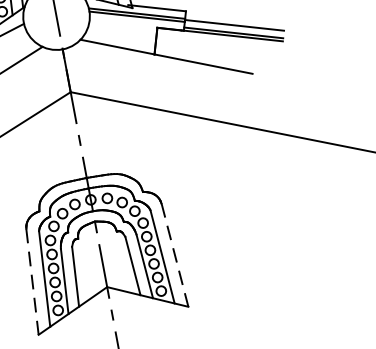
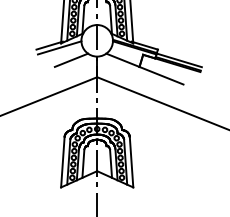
line: (174, 255) -> (131, 162), dashed -> solid
line: (31, 282) -> (62, 162), dashed -> solid

